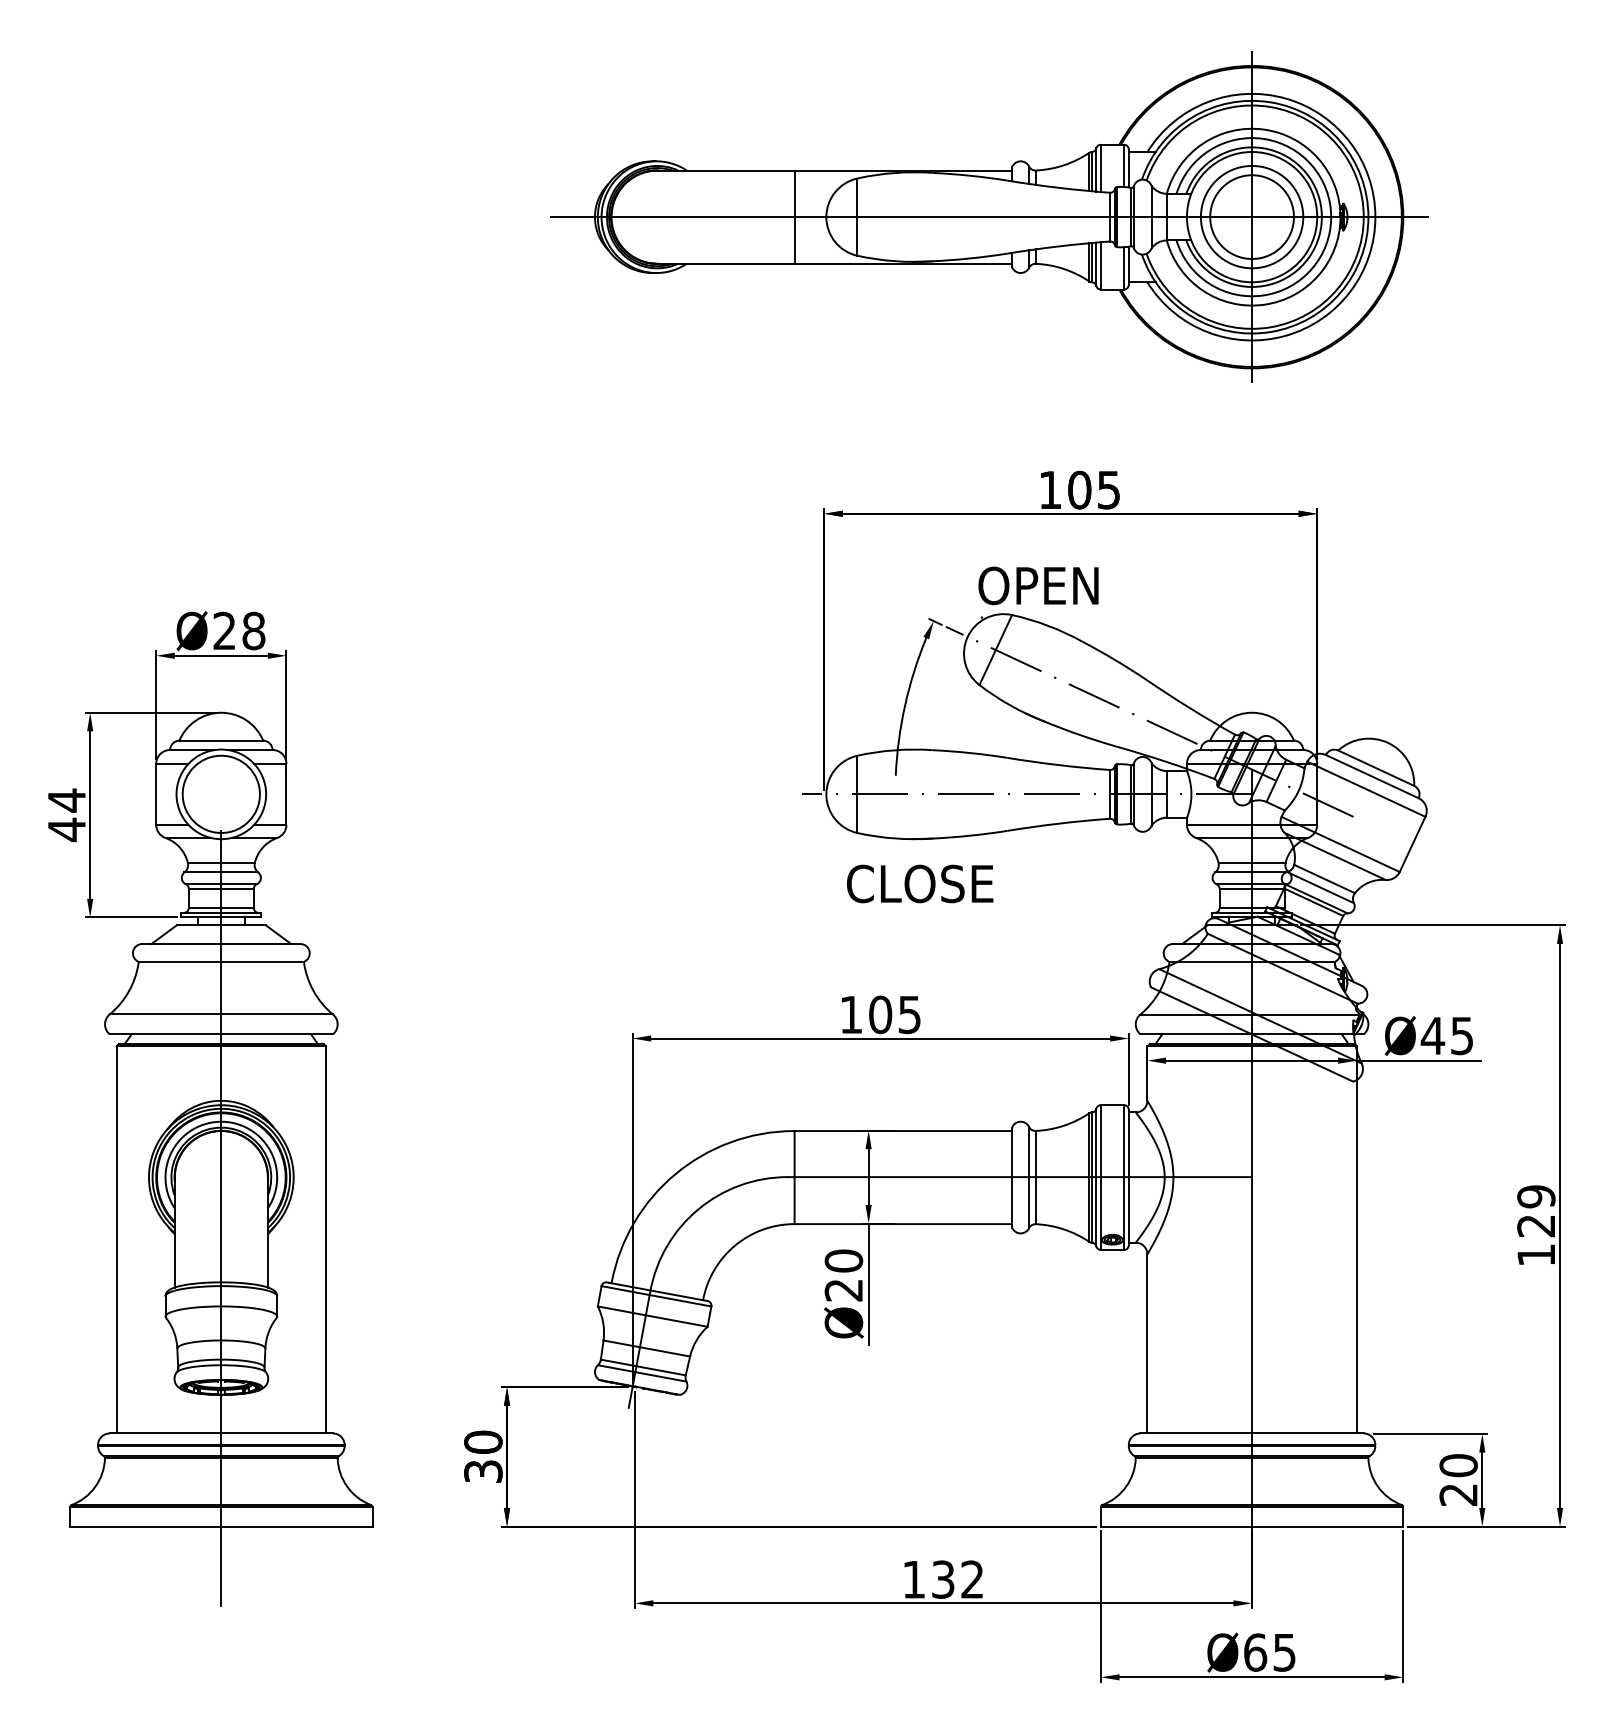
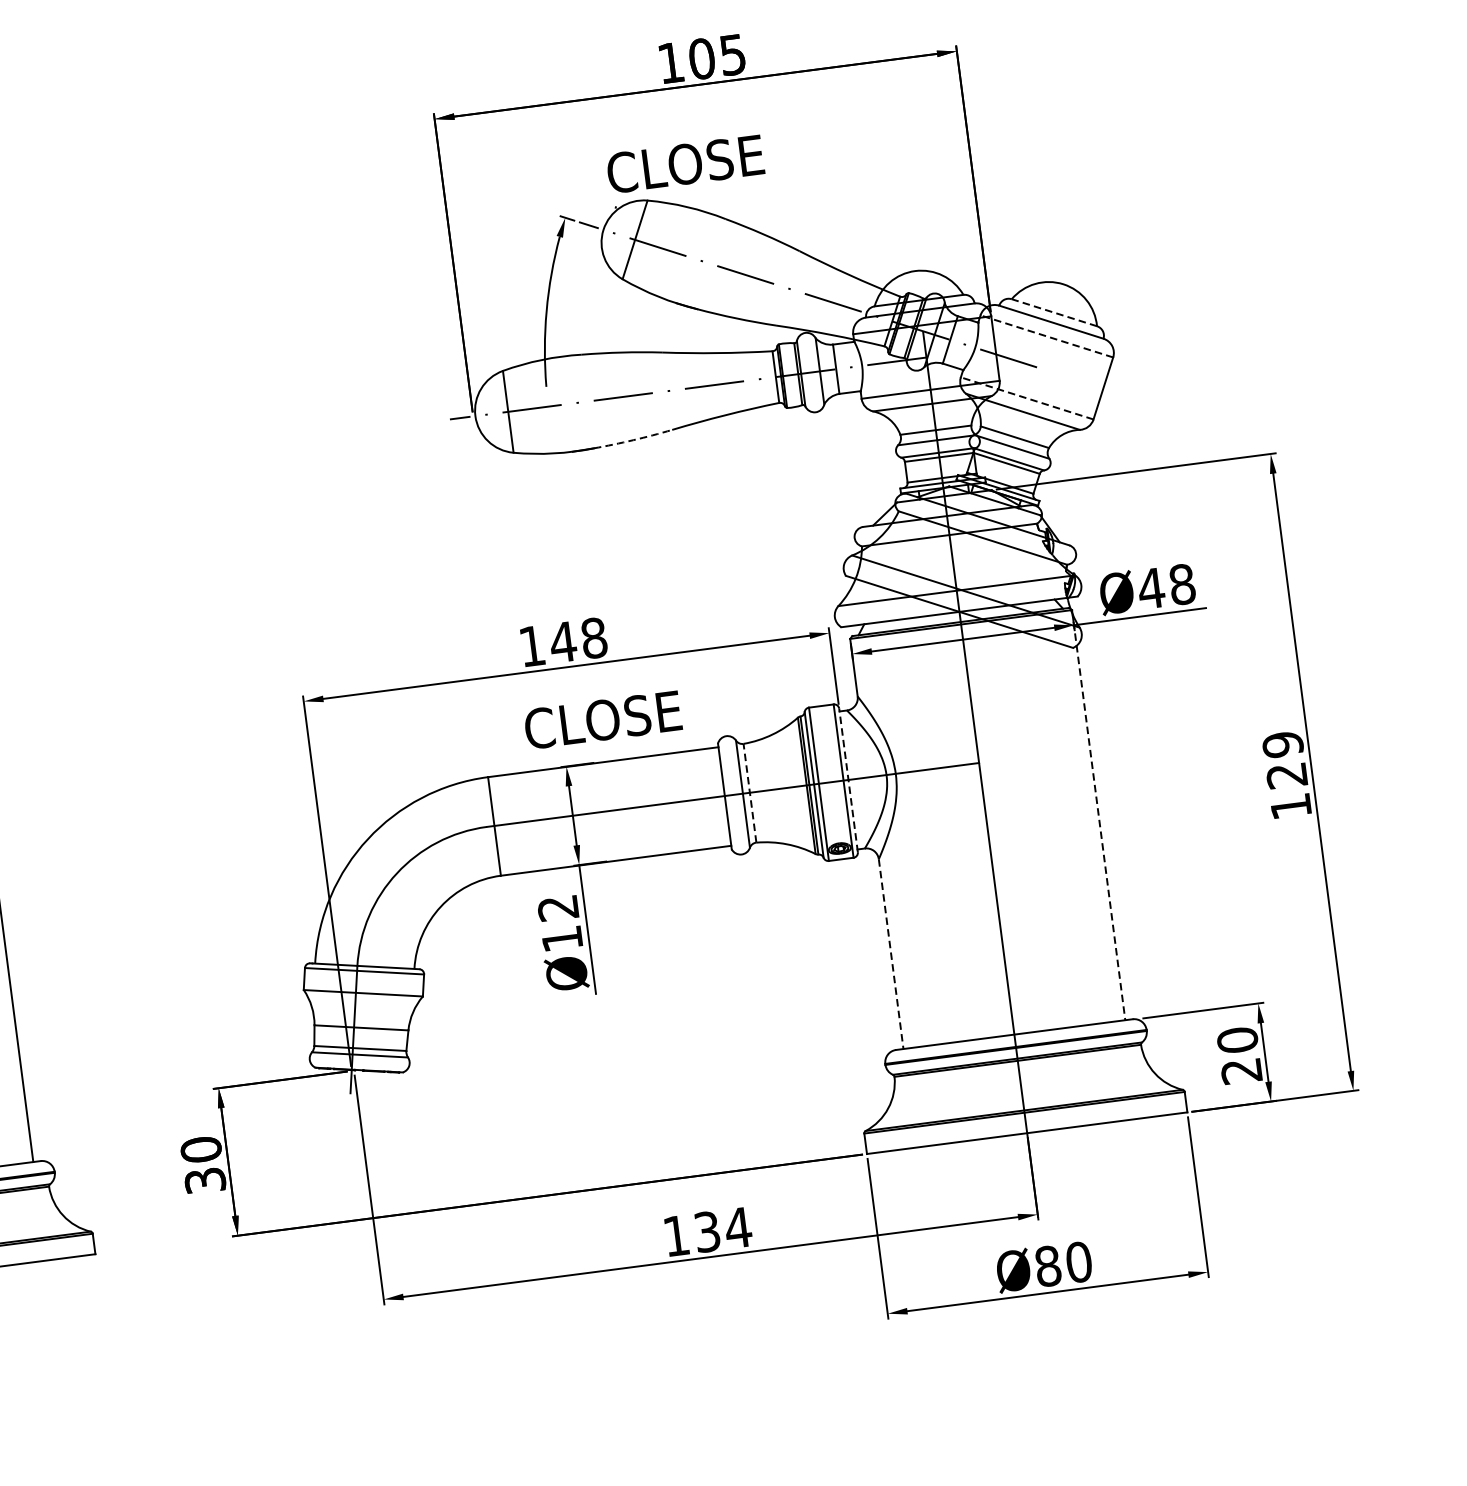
text: (1054, 585) -> (688, 163), OPEN -> CLOSE
line: (1376, 768) -> (1054, 313), solid -> dashed
line: (1365, 789) -> (1045, 336), solid -> dashed
arc: (969, 835) -> (632, 439), solid -> dashed
line: (1340, 844) -> (1027, 398), solid -> dashed
text: (920, 883) -> (603, 719), moved
text: (894, 1014) -> (577, 639), 105 -> 148
text: (1461, 1035) -> (1181, 584), Ø45 -> Ø48
line: (1035, 1177) -> (749, 793), solid -> dashed
line: (1128, 1177) -> (848, 780), solid -> dashed
line: (1356, 1239) -> (1098, 814), solid -> dashed
text: (843, 1275) -> (559, 923), Ø20 -> Ø12
line: (1147, 1343) -> (891, 953), solid -> dashed
text: (972, 1579) -> (738, 1227), 132 -> 134
text: (1270, 1652) -> (1064, 1264), Ø65 -> Ø80

